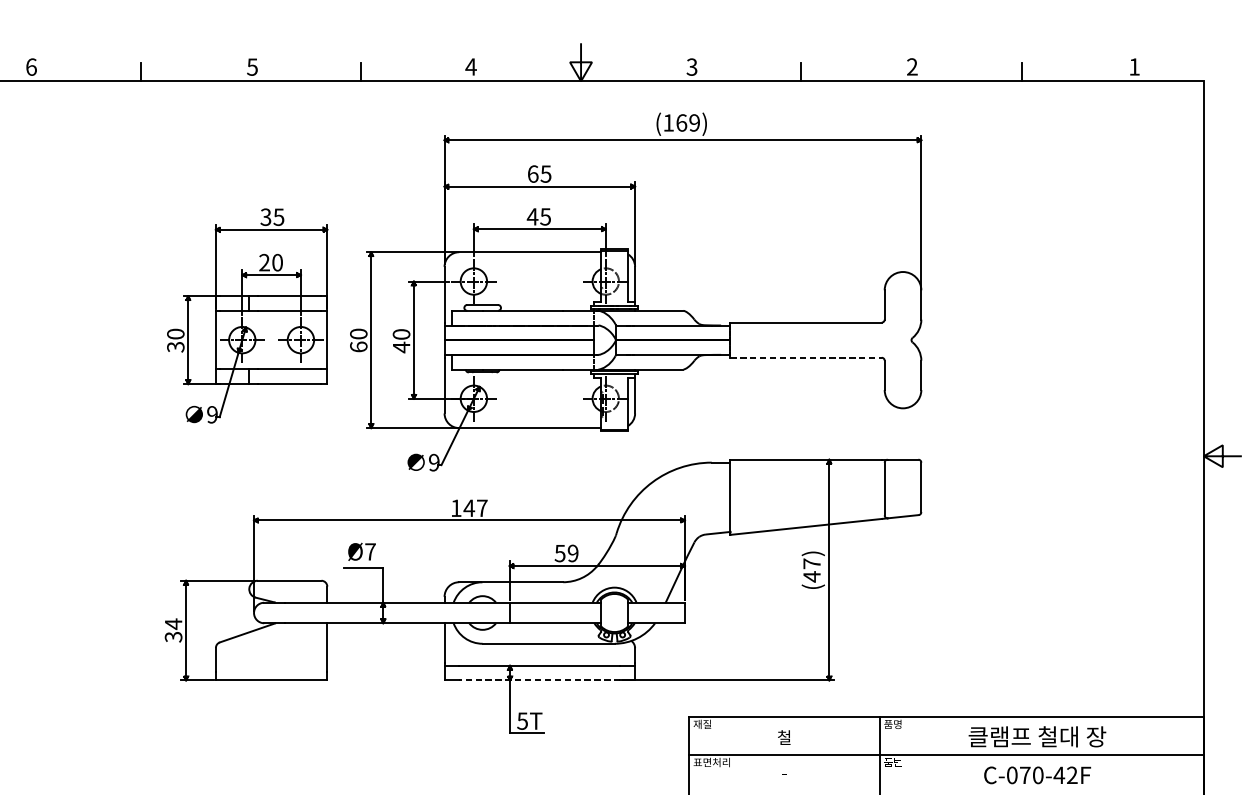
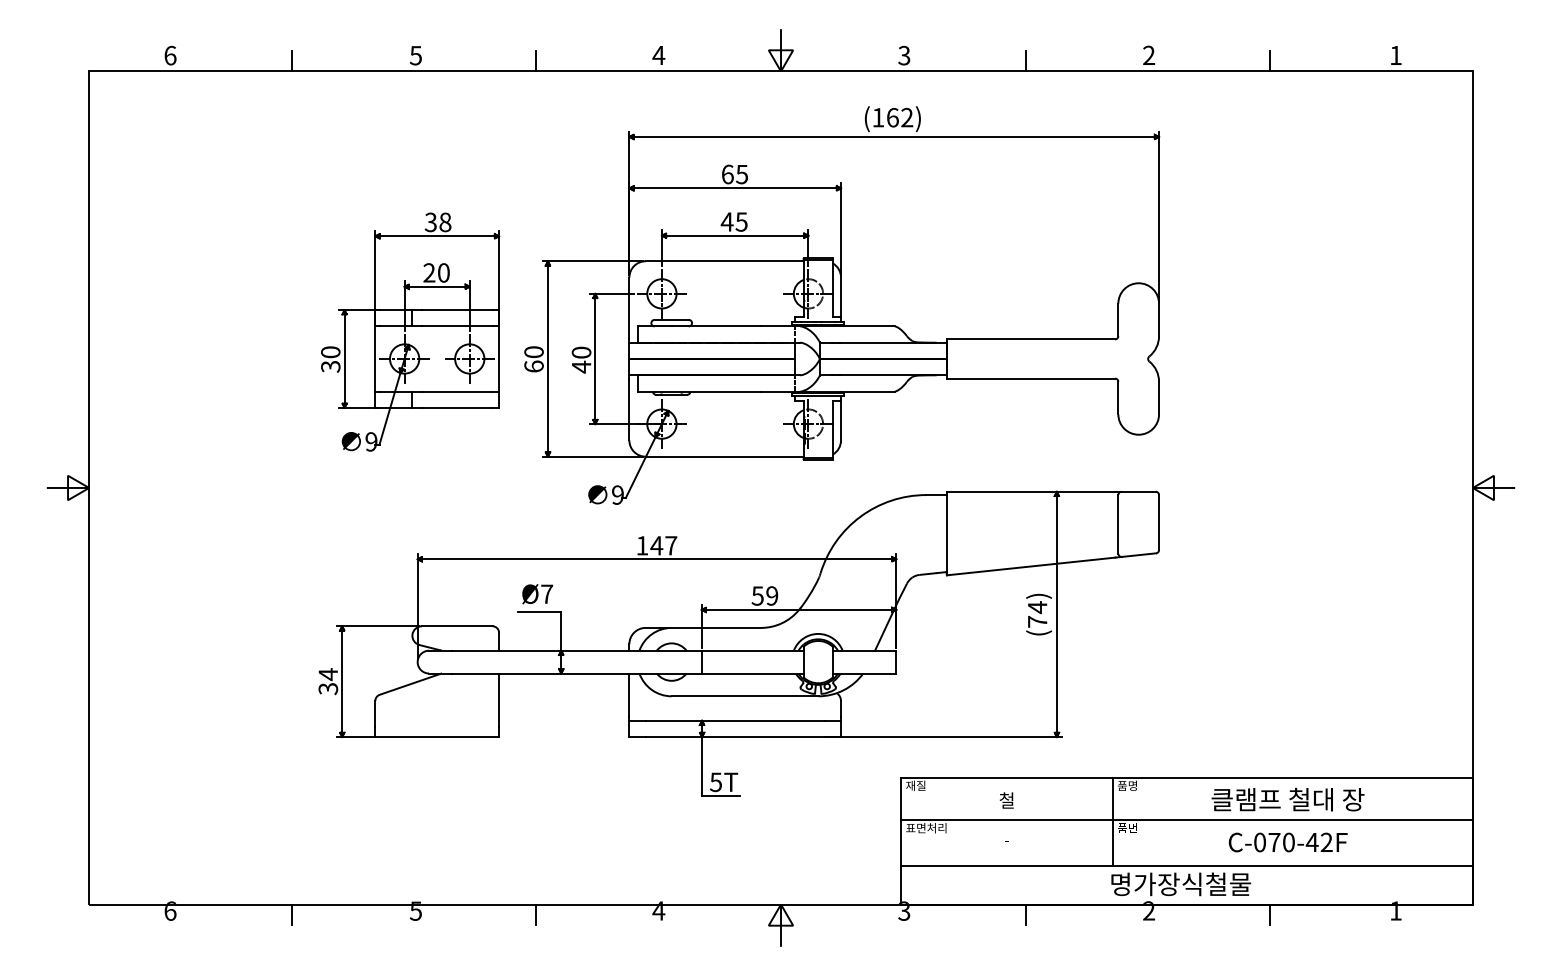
text: (694, 122) -> (907, 117), (169) -> (162)
text: (279, 217) -> (445, 222), 35 -> 38
line: (806, 357) -> (1031, 378), dashed -> solid
text: (811, 570) -> (1037, 614), (47) -> (74)
line: (540, 680) -> (735, 737), dashed -> solid

